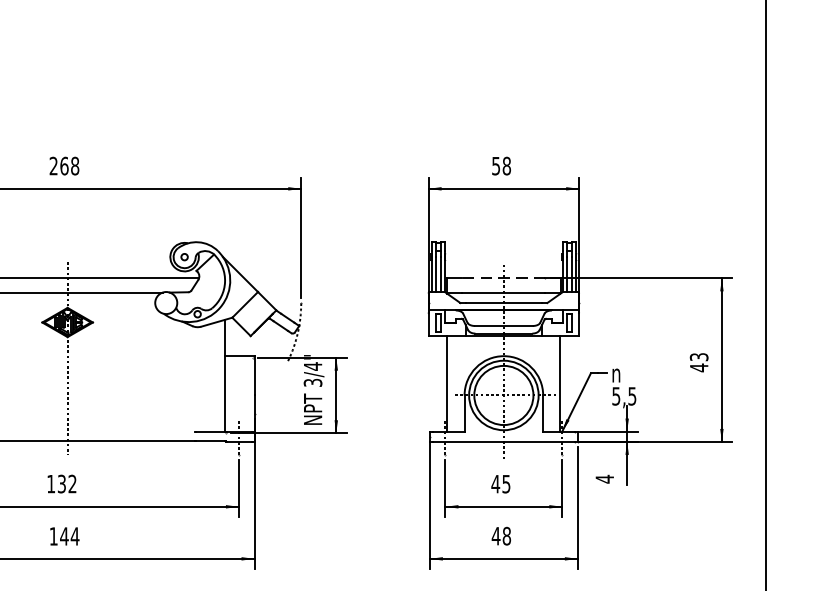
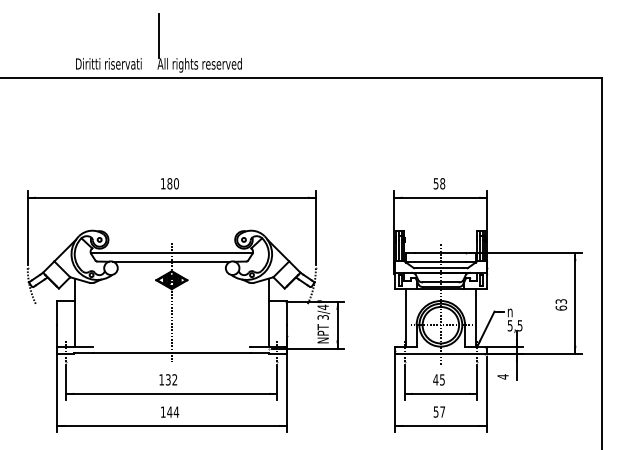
text: (63, 165) -> (169, 183), 268 -> 180
line: (503, 279) -> (440, 253), dashed -> solid
text: (697, 366) -> (560, 307), 43 -> 63
text: (501, 535) -> (439, 411), 48 -> 57

